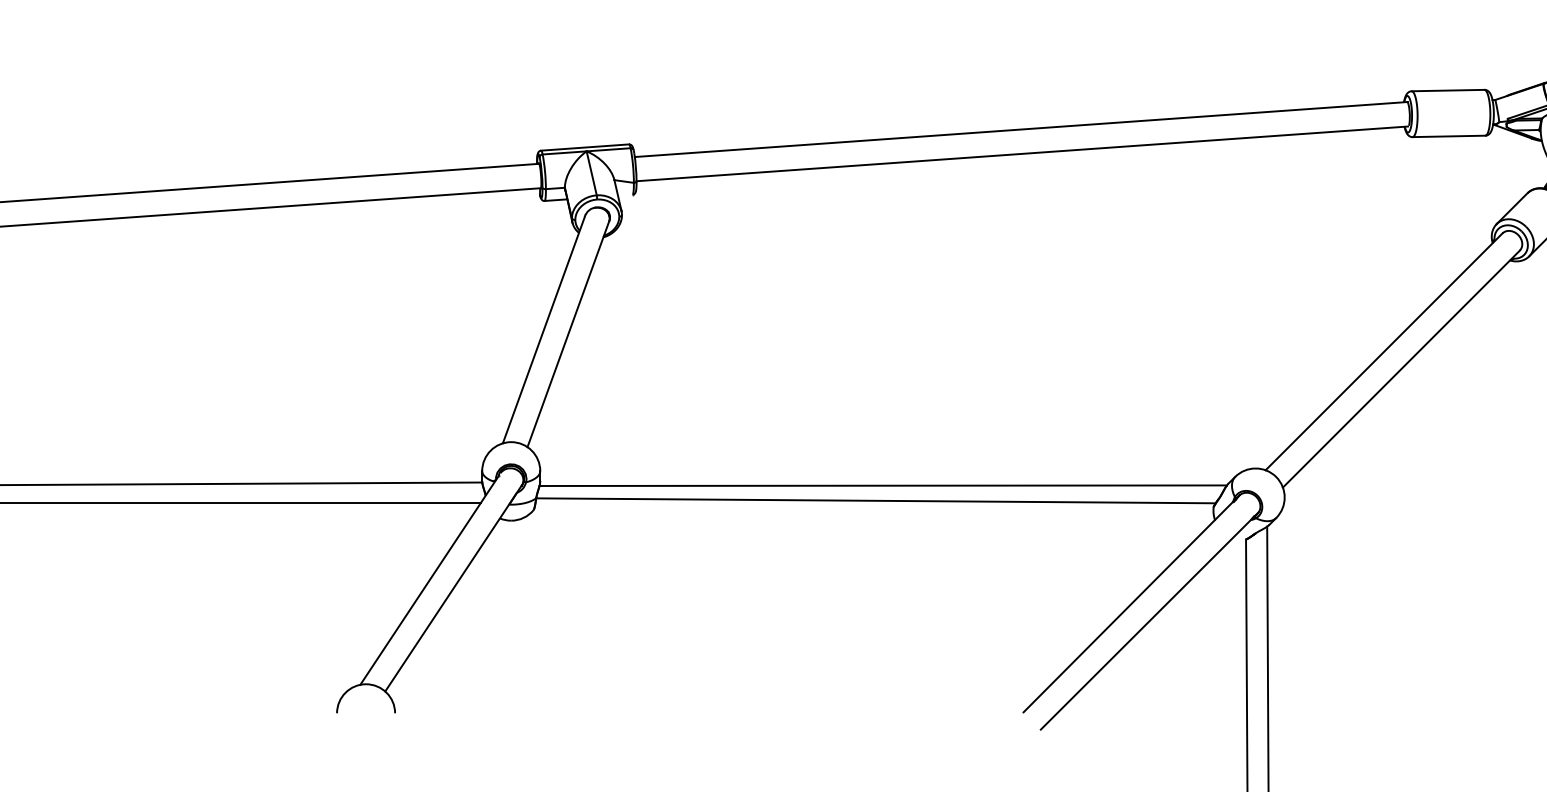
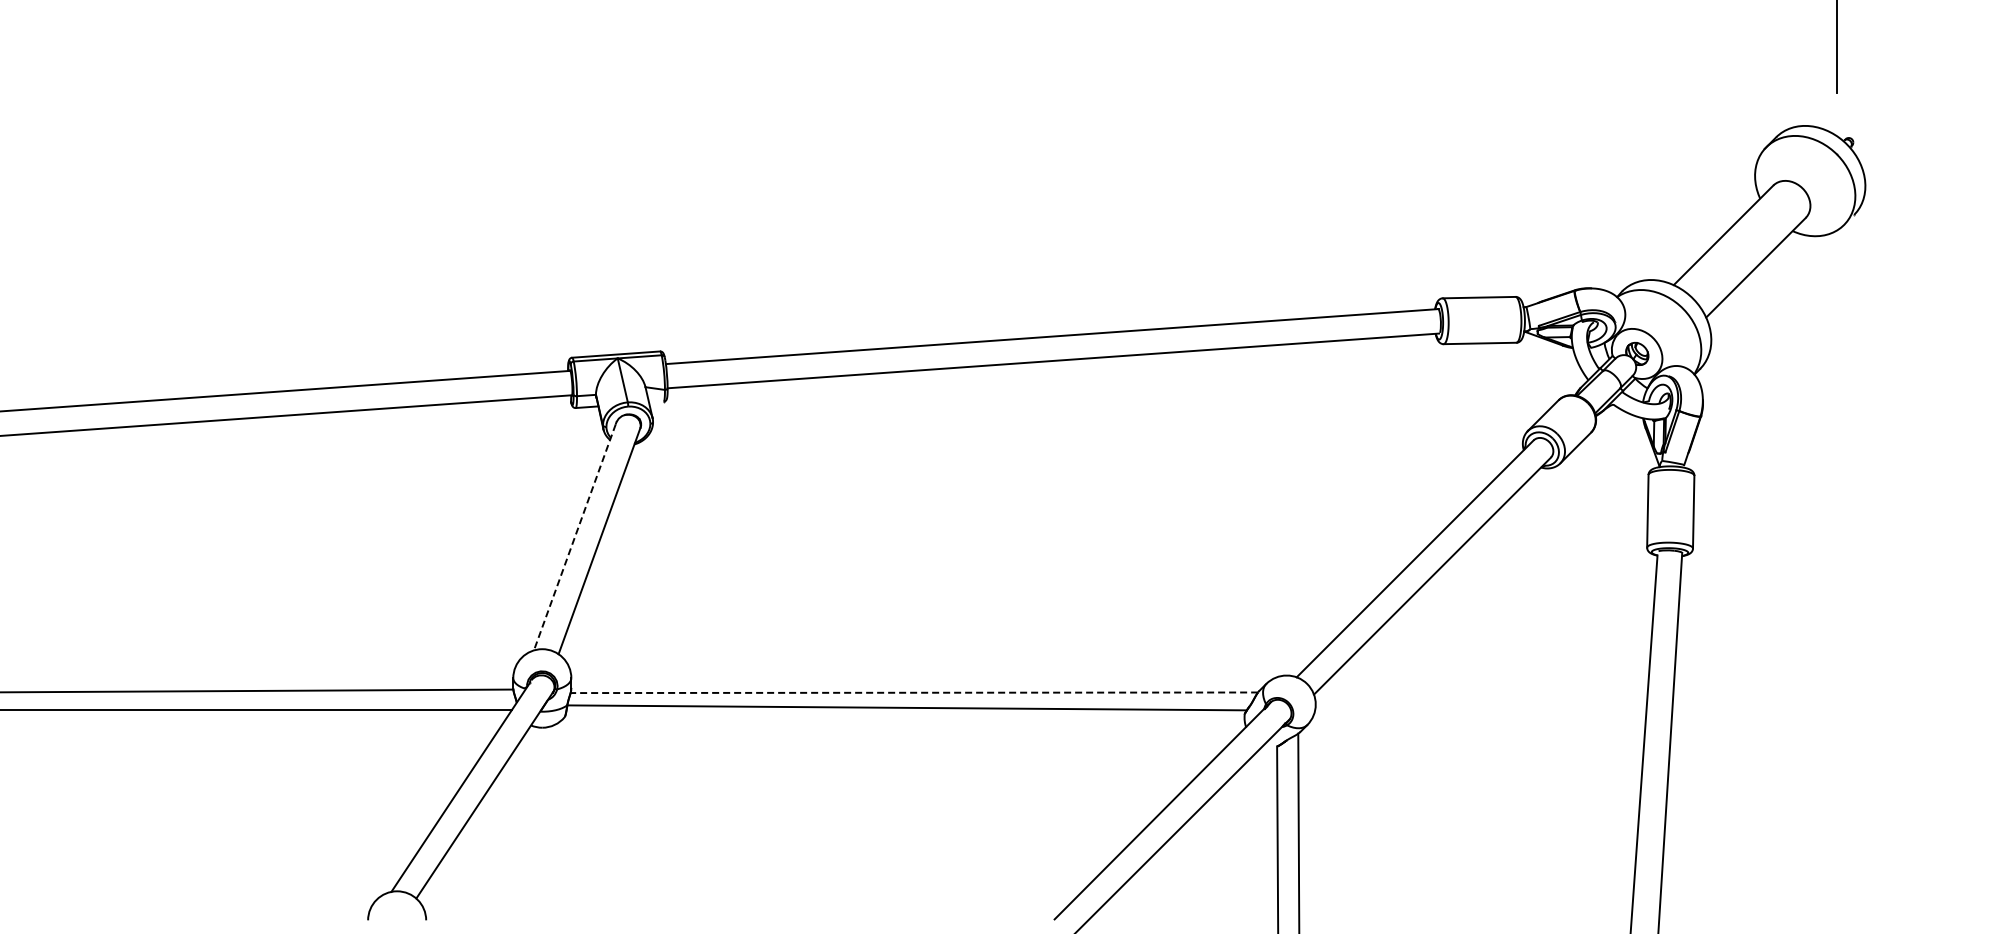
line: (543, 330) -> (574, 537), solid -> dashed
line: (883, 485) -> (914, 692), solid -> dashed

